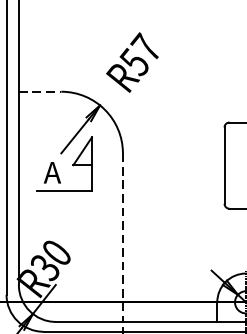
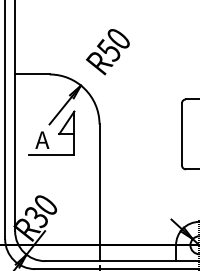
text: (145, 46) -> (117, 37), R57 -> R50
line: (40, 91) -> (32, 74), dashed -> solid
line: (122, 238) -> (99, 193), dashed -> solid

